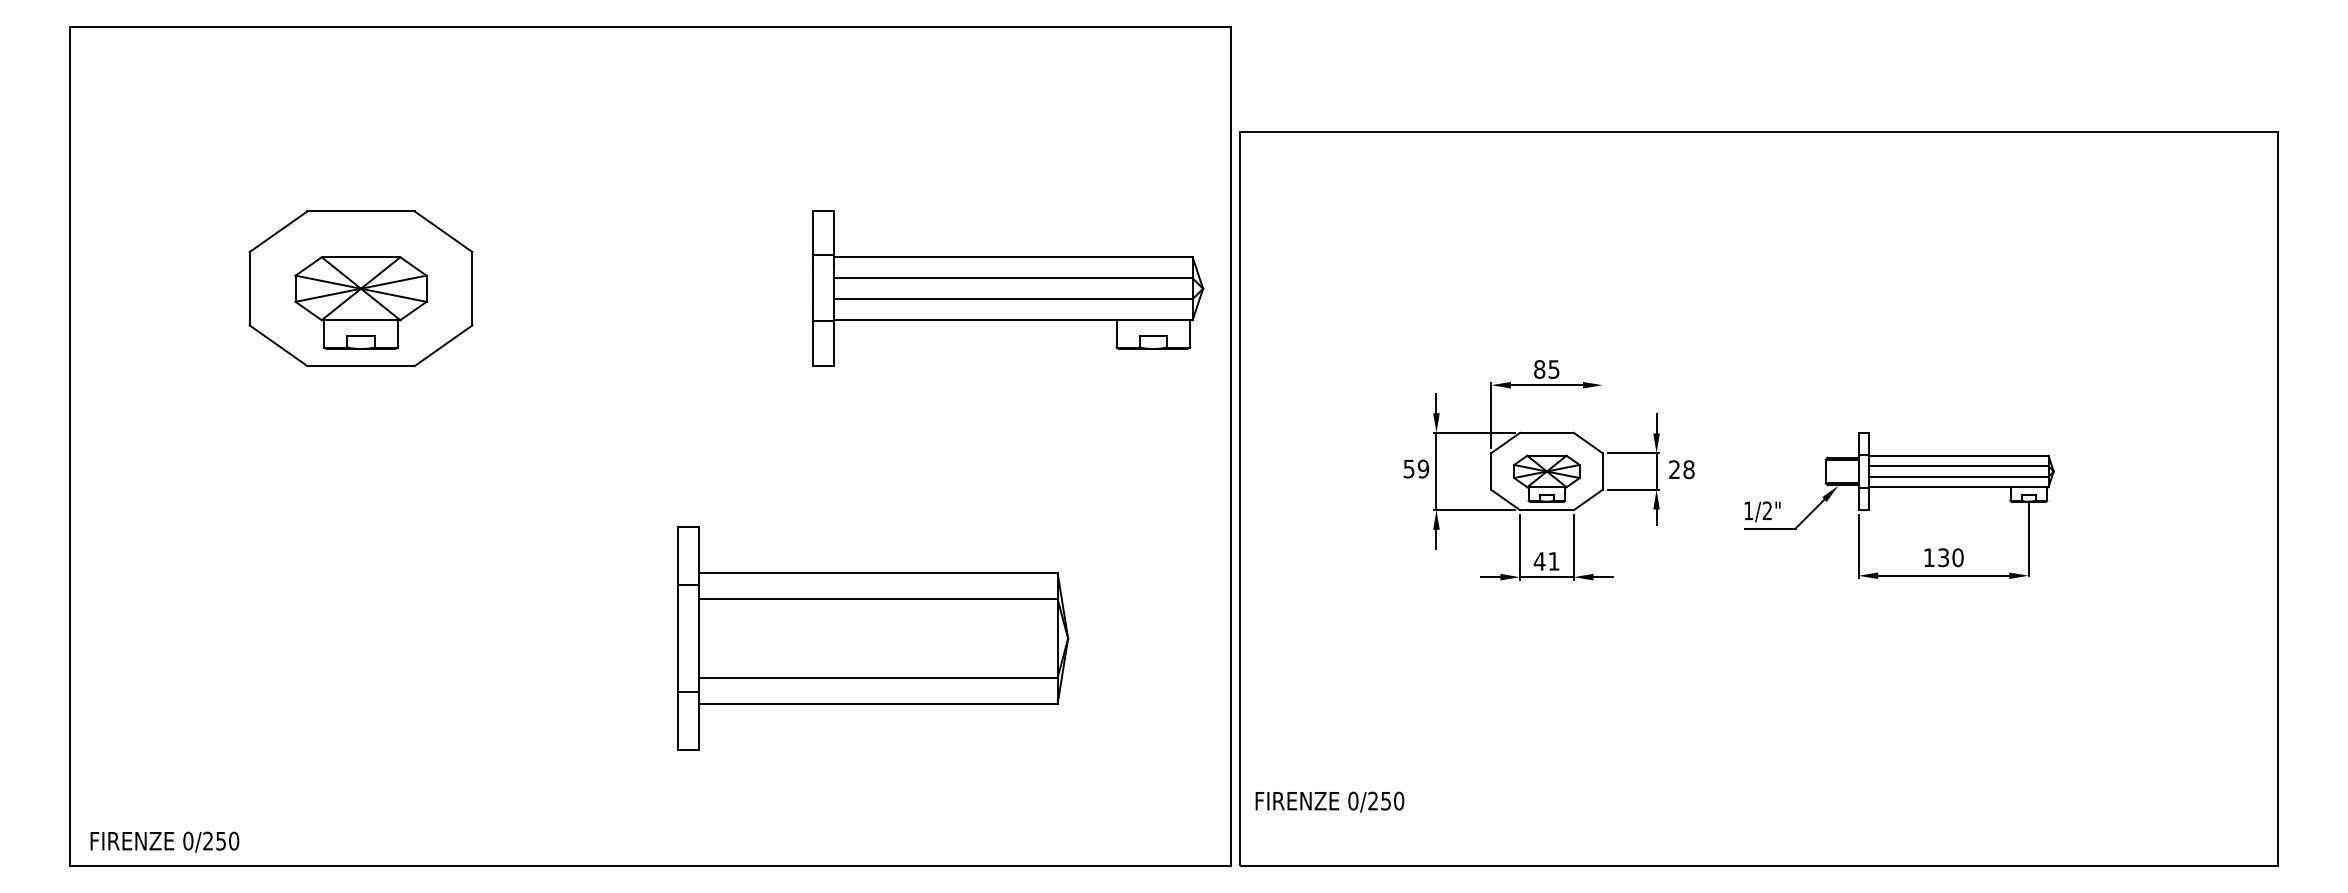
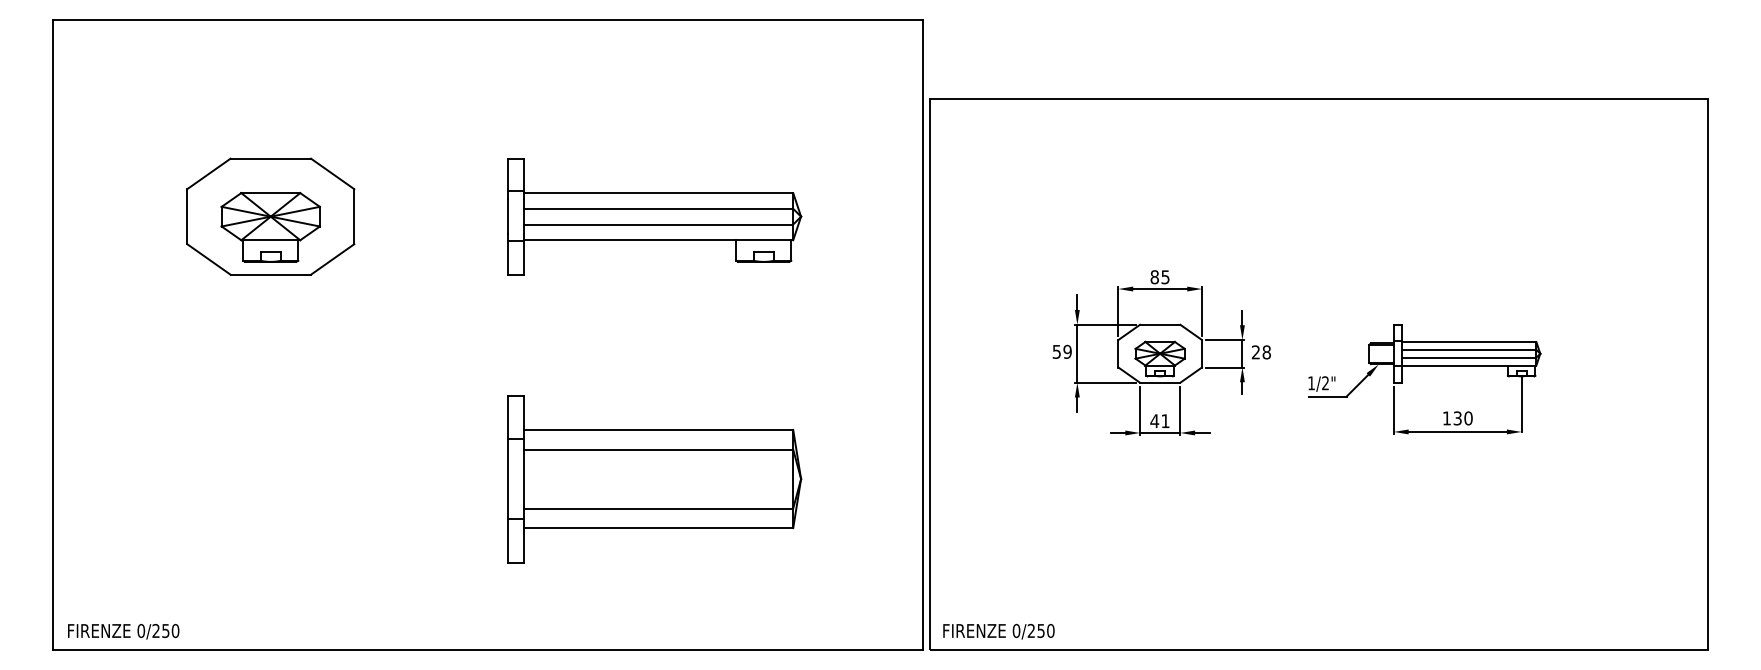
part: (1008, 288) -> (655, 216), moved
line: (1602, 414) -> (1201, 311), added
text: (1329, 801) -> (998, 631), moved

